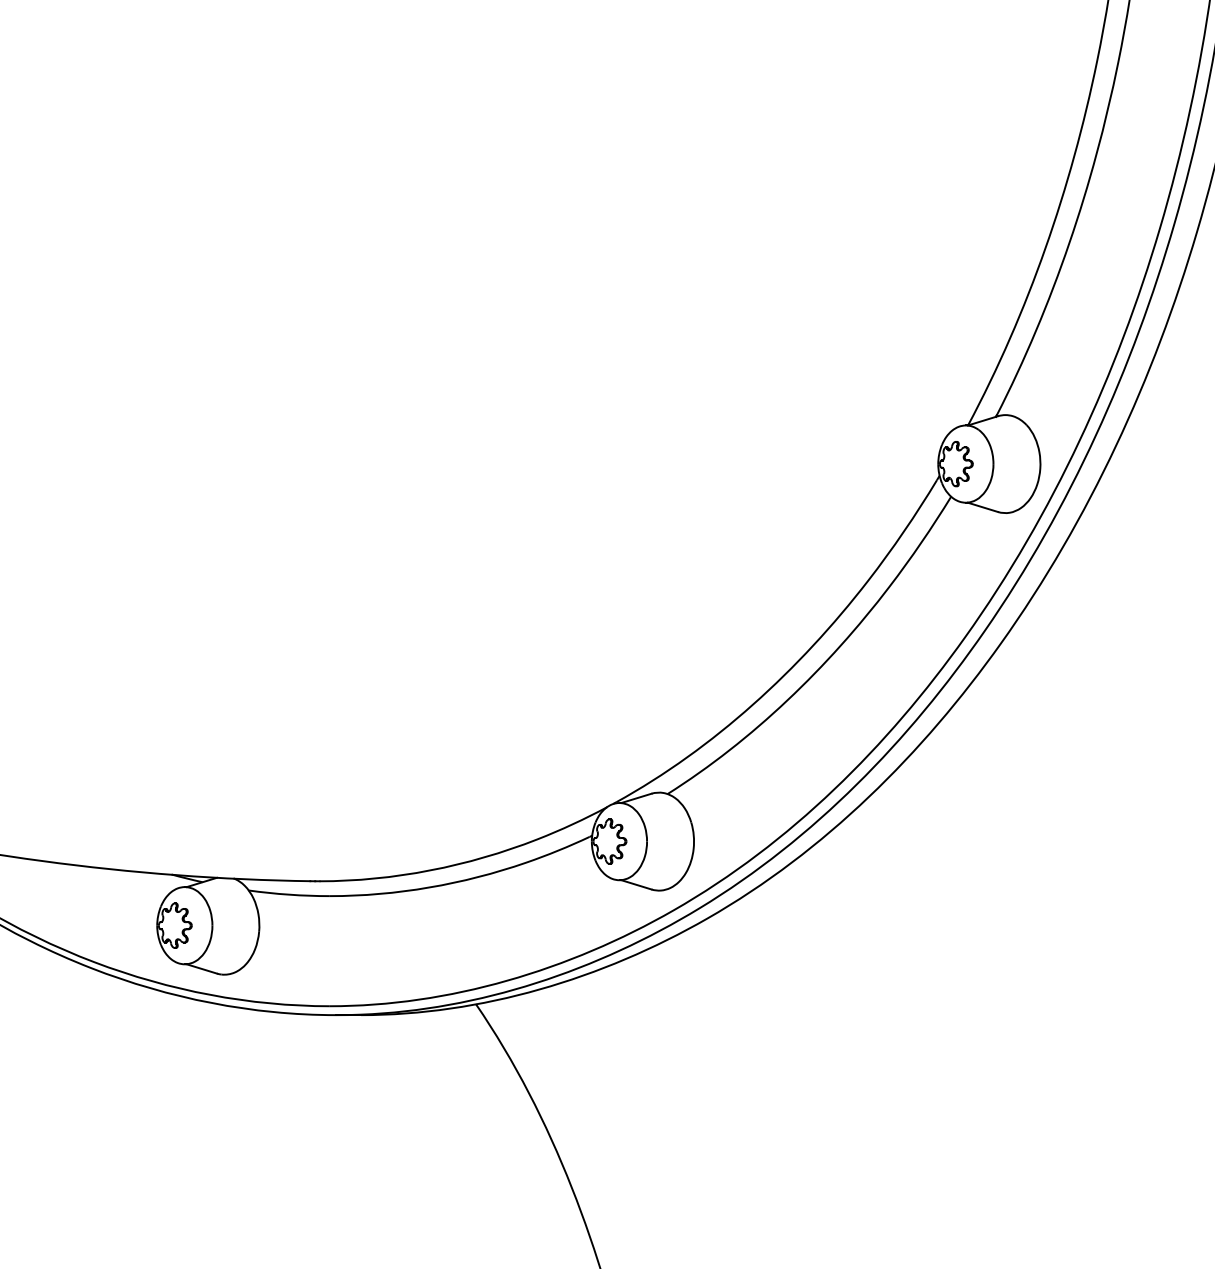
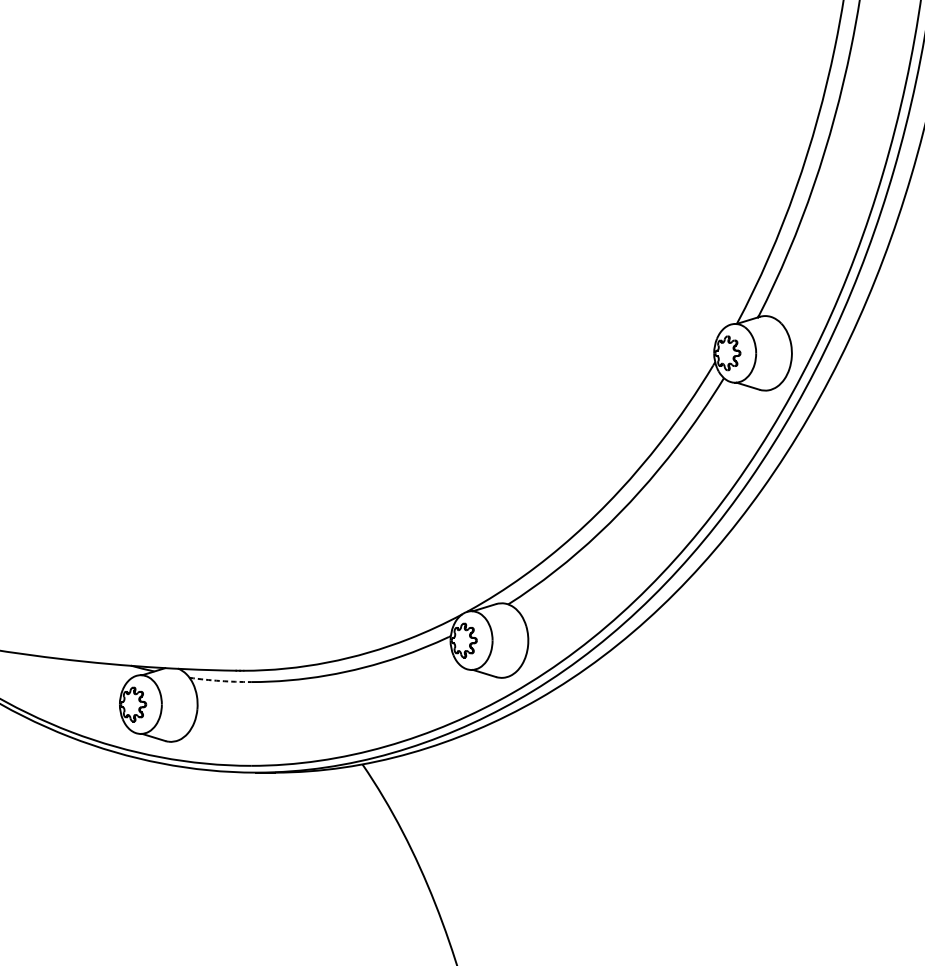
arc: (289, 894) -> (220, 680), solid -> dashed

